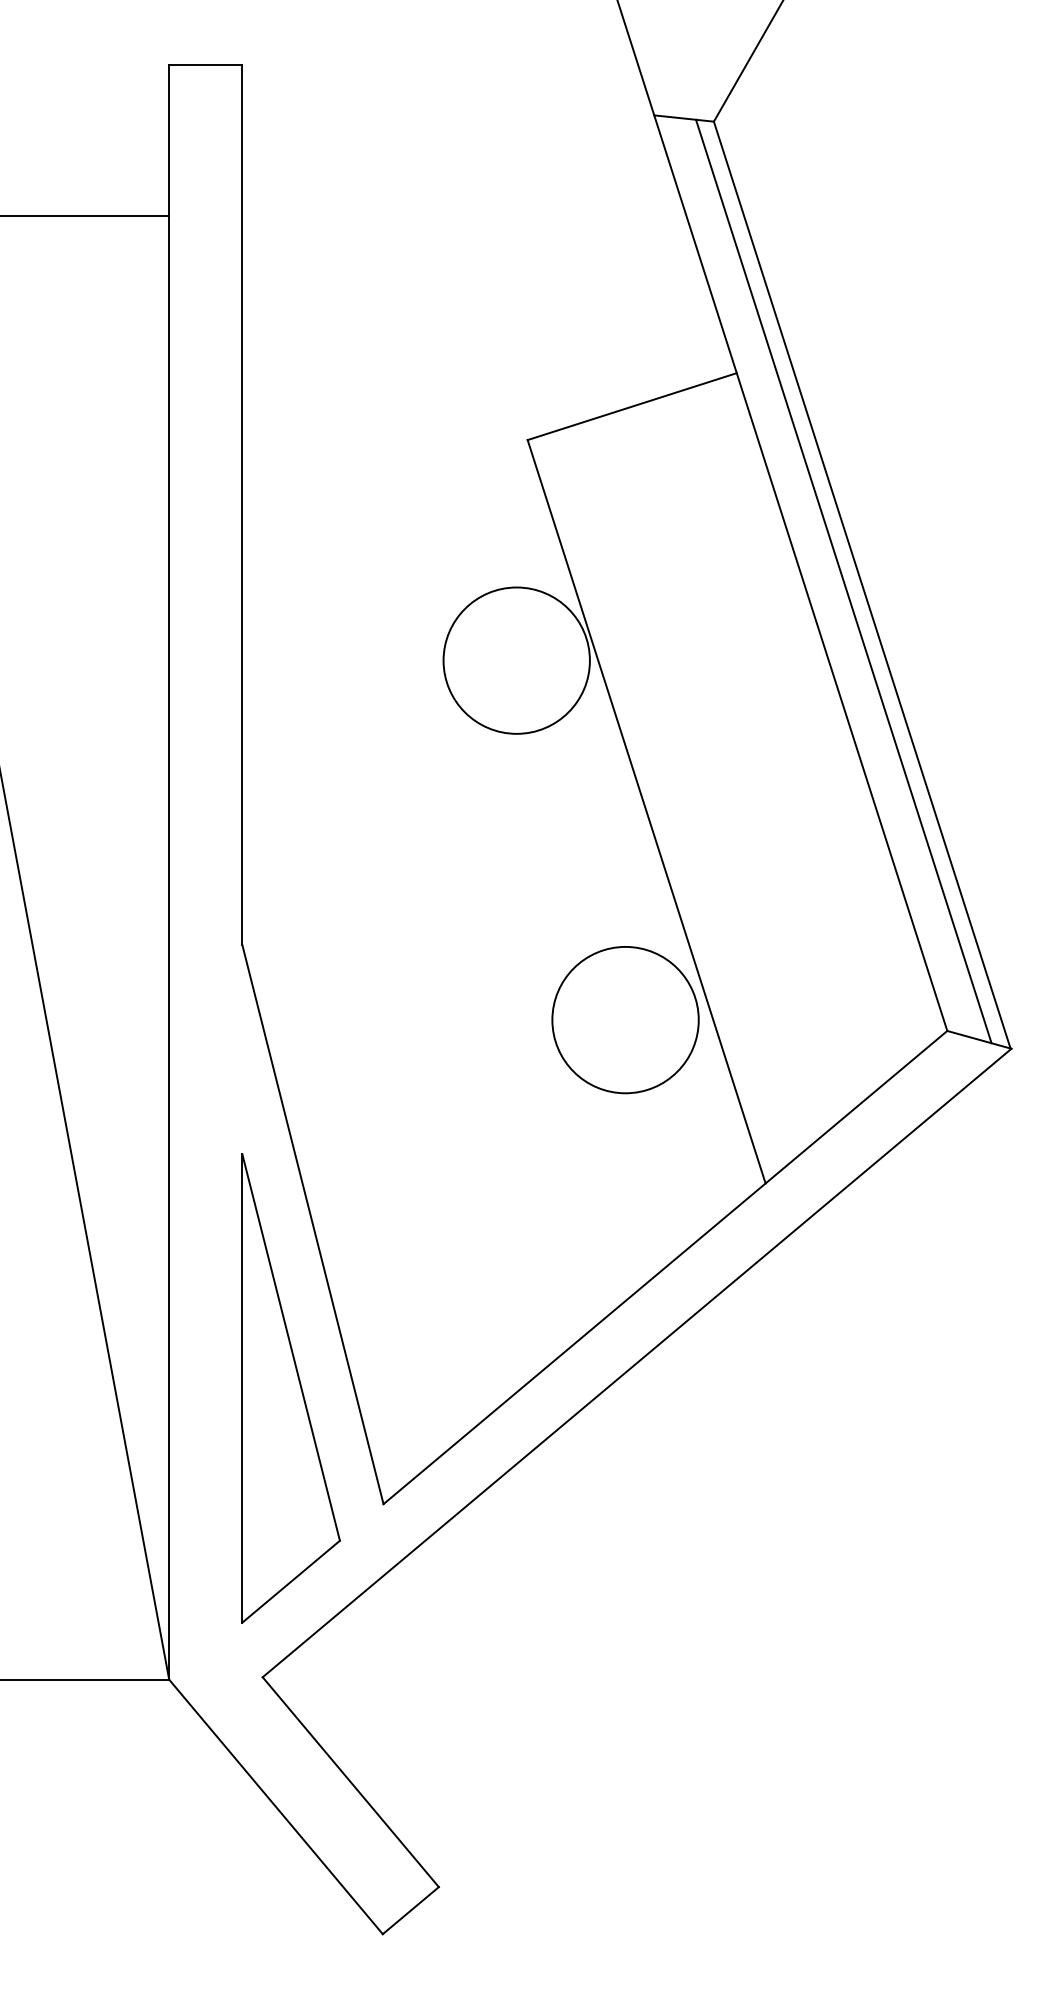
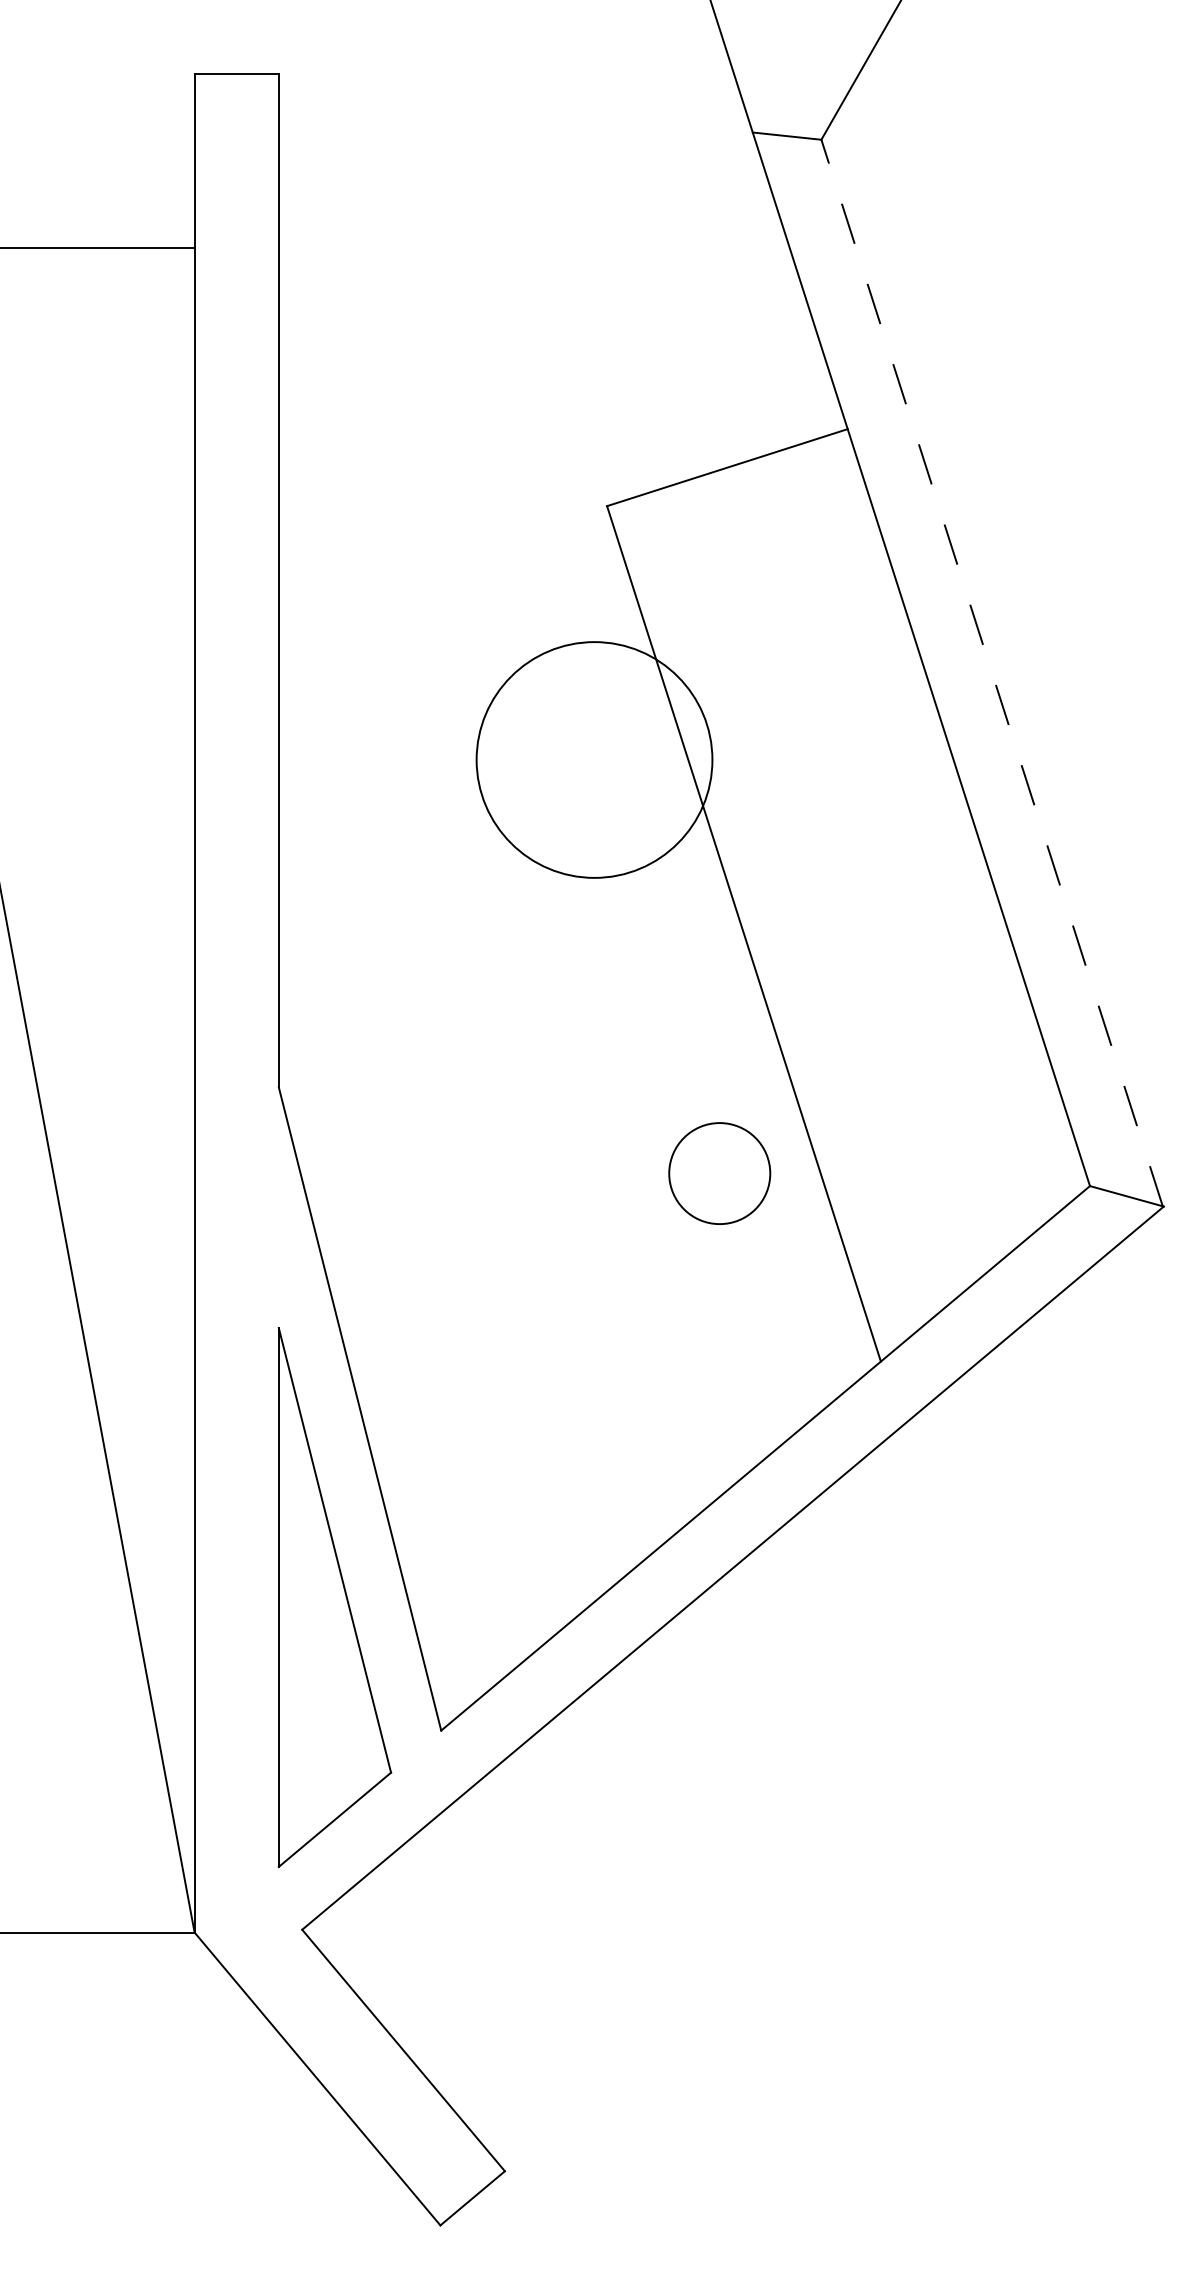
line: (843, 581) -> (970, 668), removed
line: (862, 585) -> (992, 673), solid -> dashed
circle: (516, 660) -> (594, 759), size x1.4
circle: (625, 1019) -> (719, 1172), size x0.6

